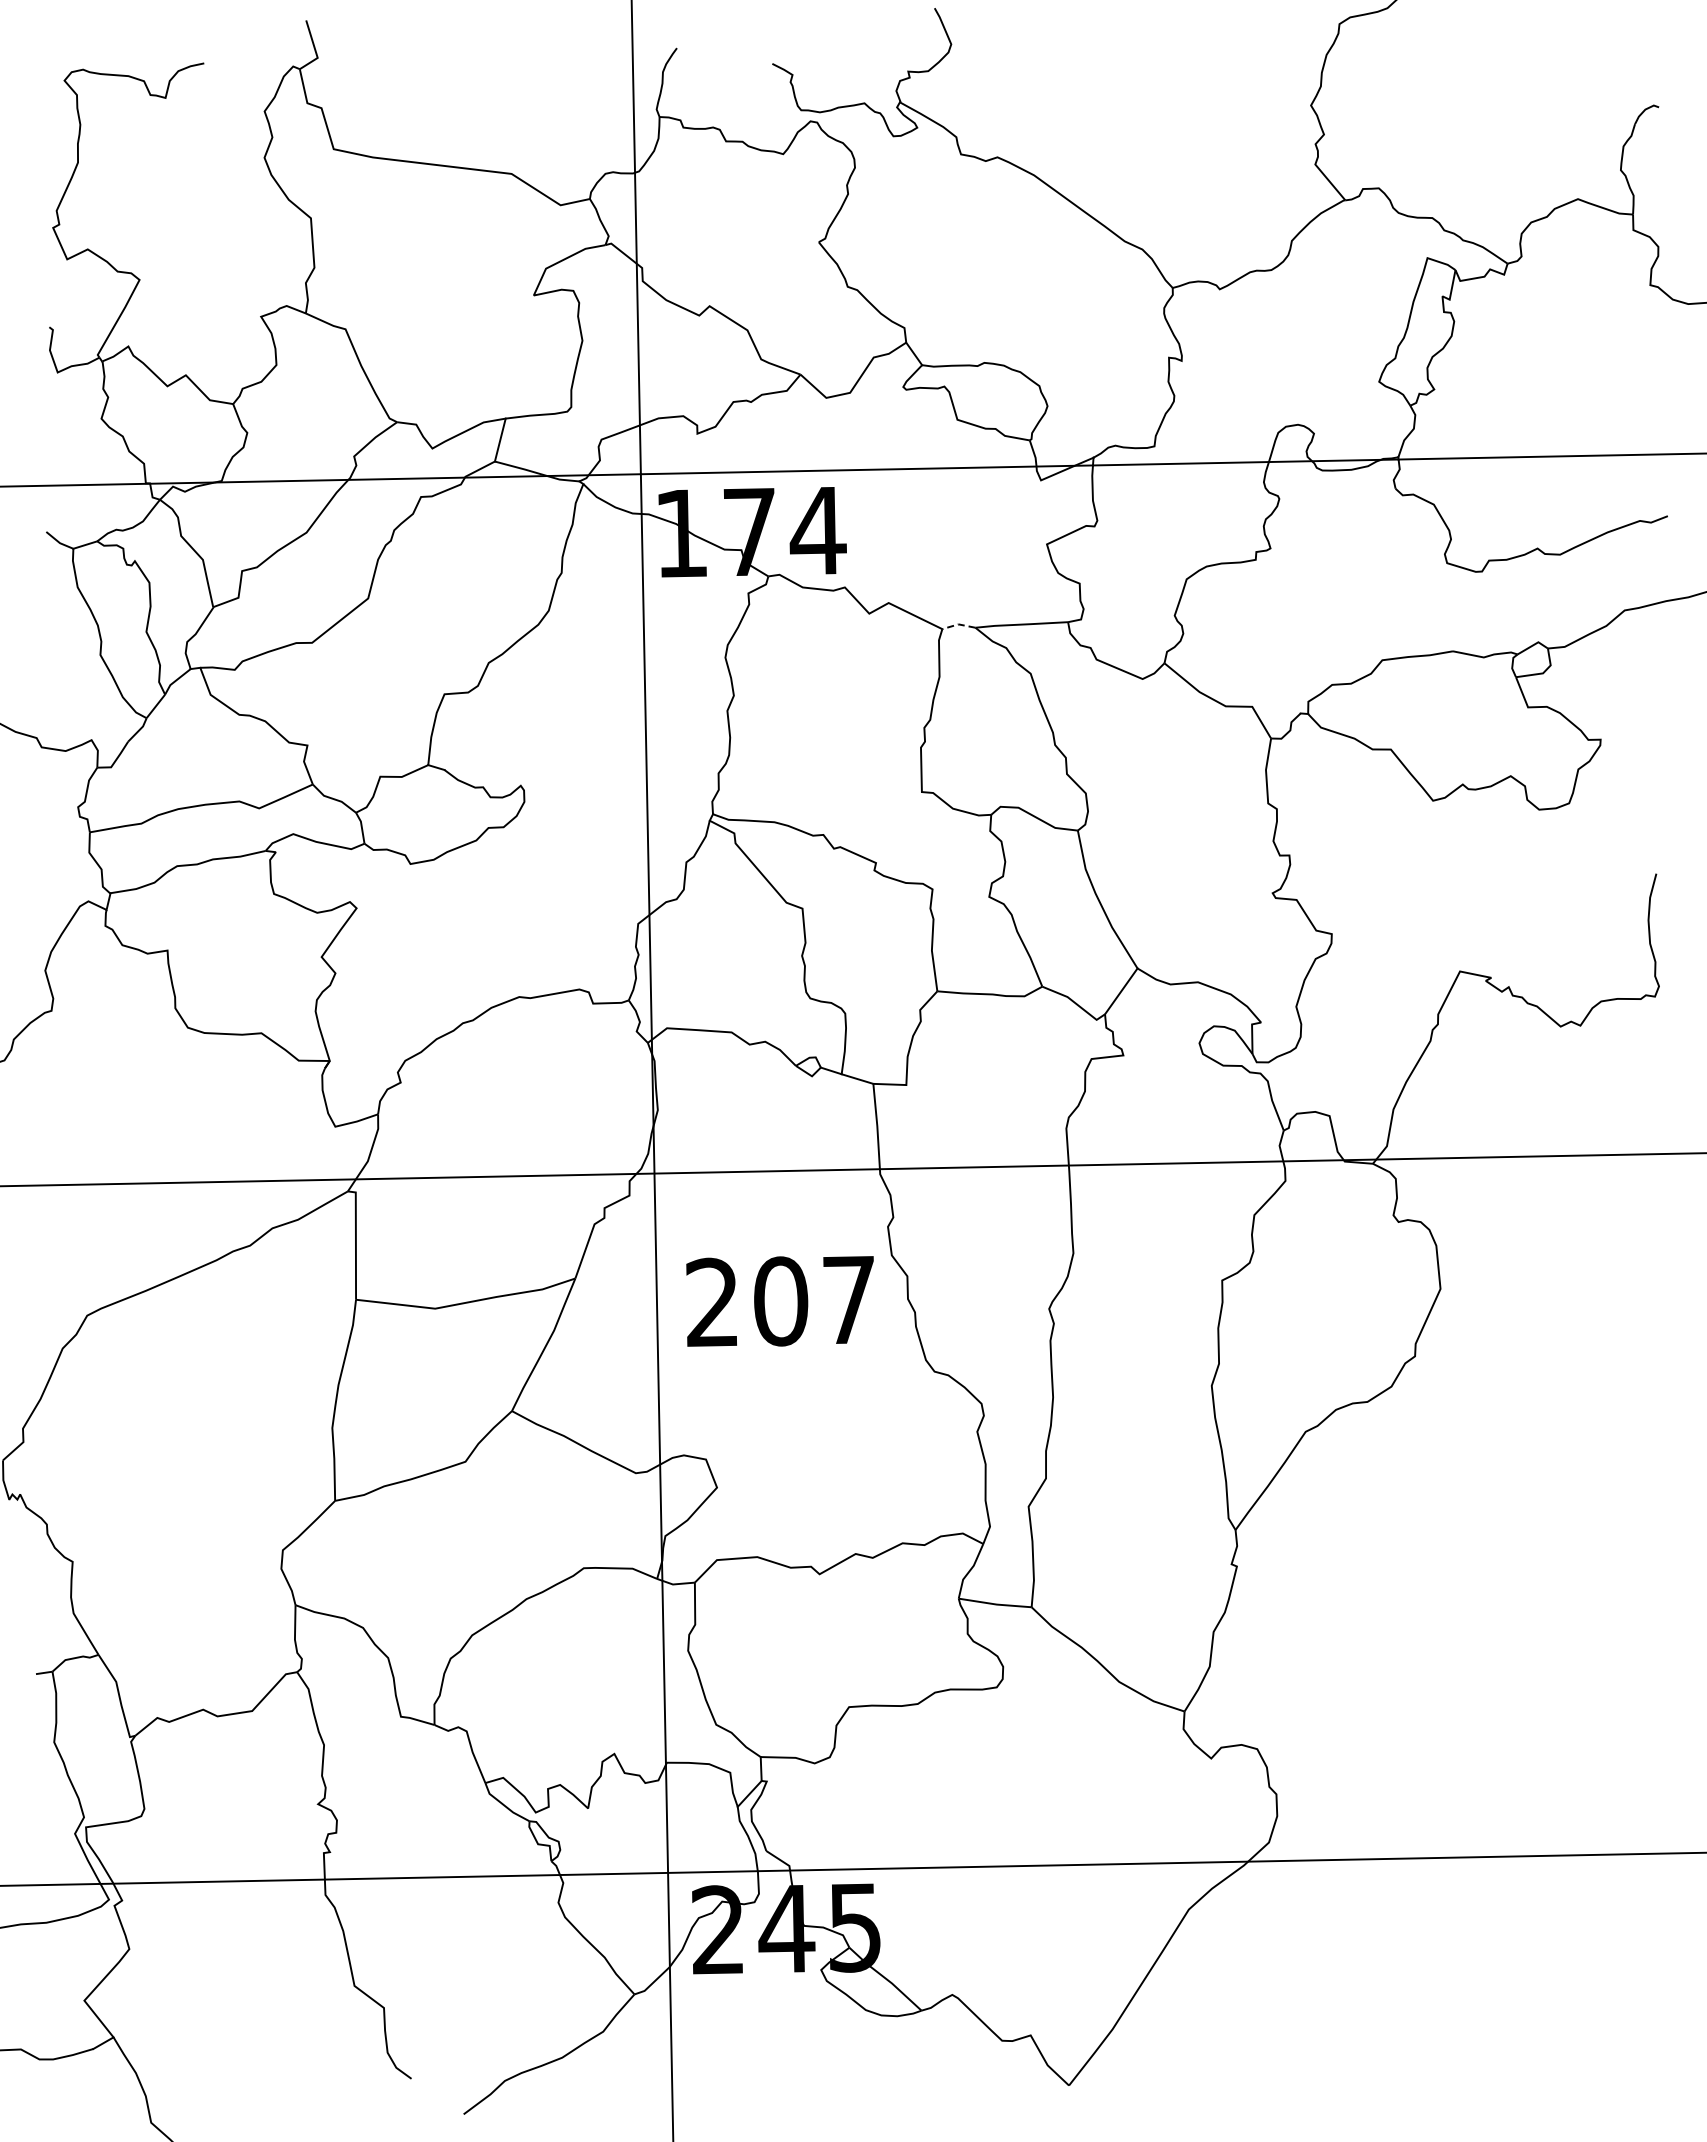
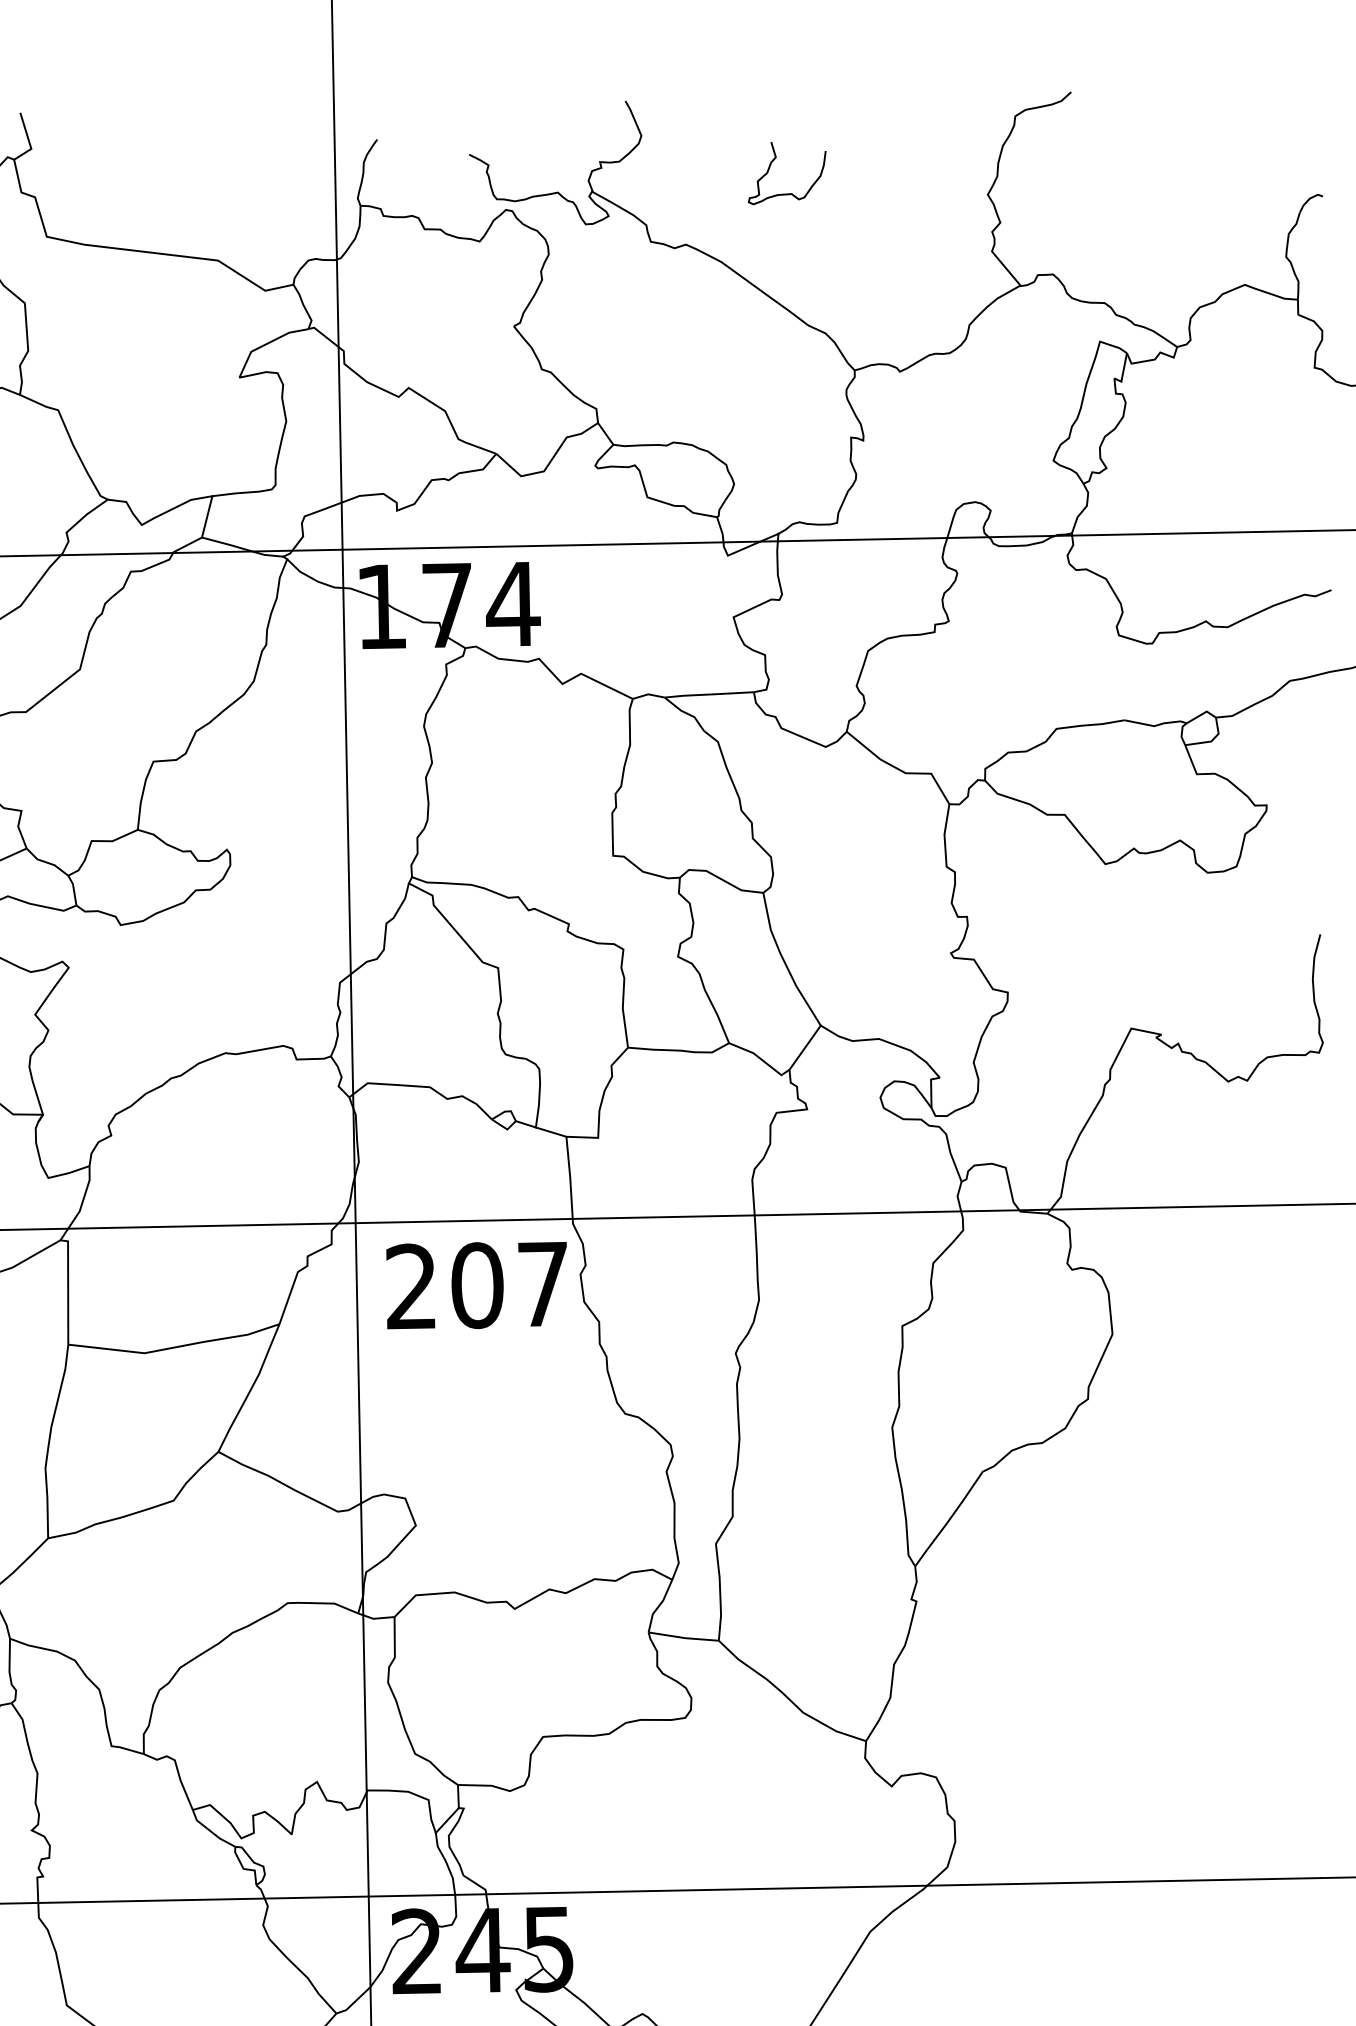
curve: (1086, 74) -> (771, 164), added
line: (958, 624) -> (648, 694), dashed -> solid
text: (779, 1301) -> (476, 1285), moved

